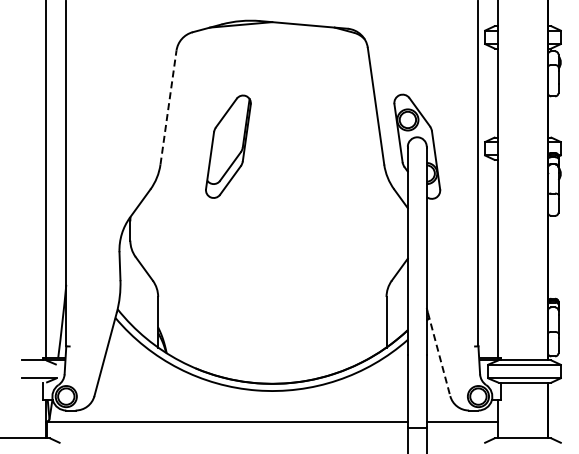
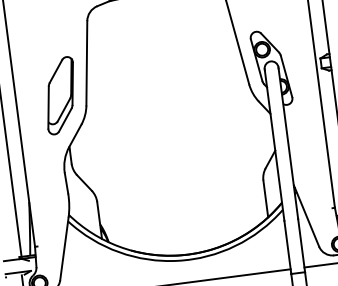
line: (168, 107) -> (86, 63), dashed -> solid
part: (228, 146) -> (60, 95), moved
line: (439, 354) -> (307, 217), dashed -> solid

